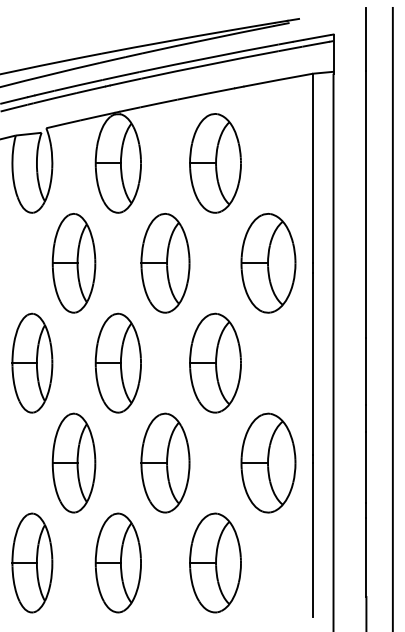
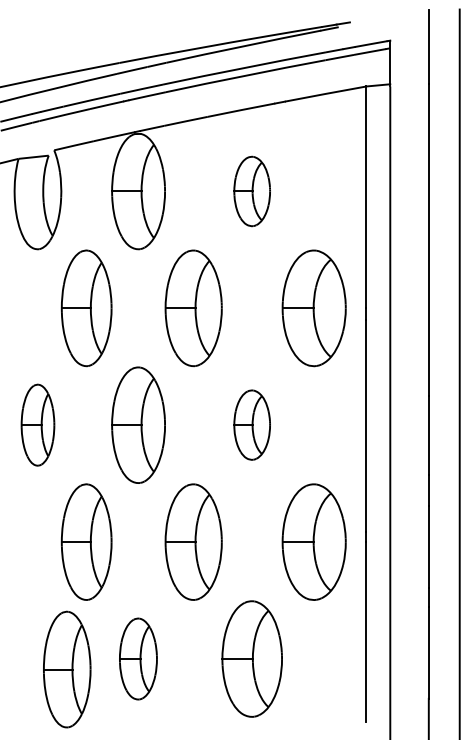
part: (215, 163) -> (252, 191), size x0.6
part: (32, 362) -> (38, 424), size x0.7
part: (215, 362) -> (252, 424), size x0.6
part: (32, 562) -> (67, 668), moved
part: (117, 562) -> (137, 658), size x0.7

